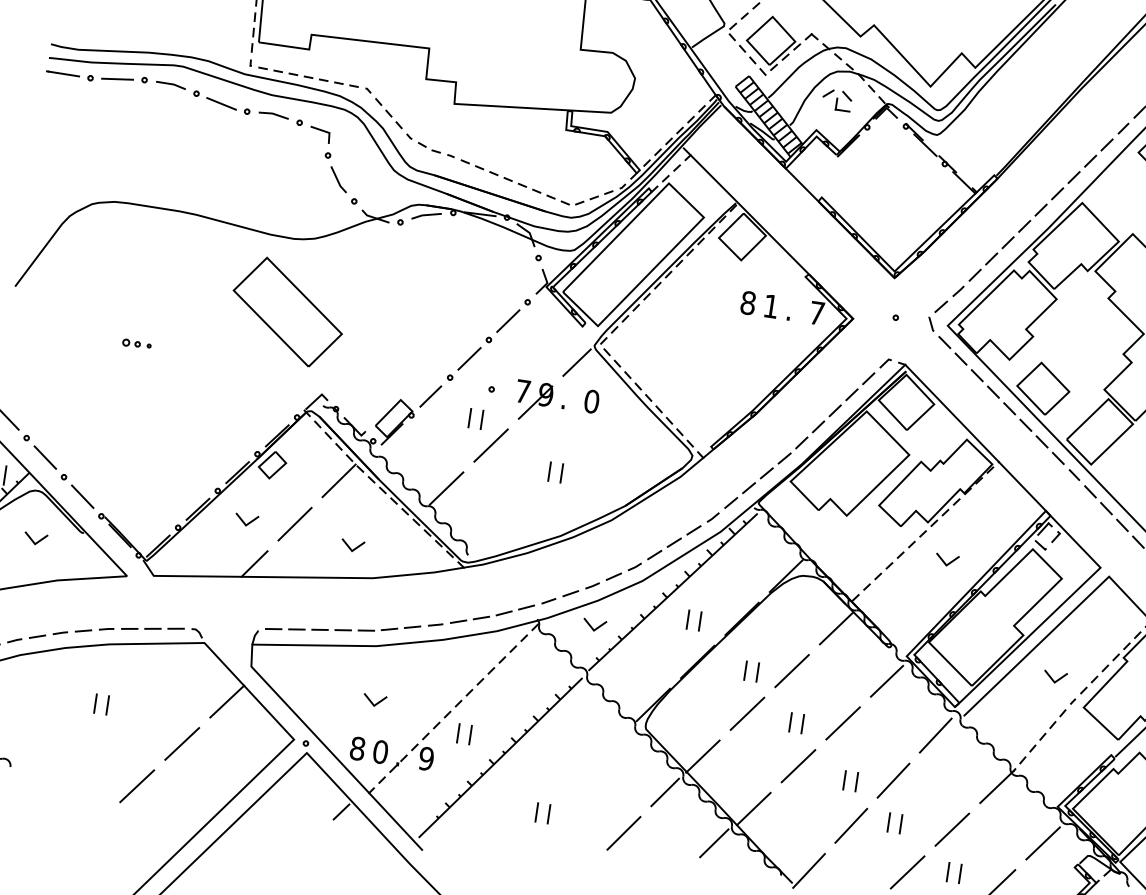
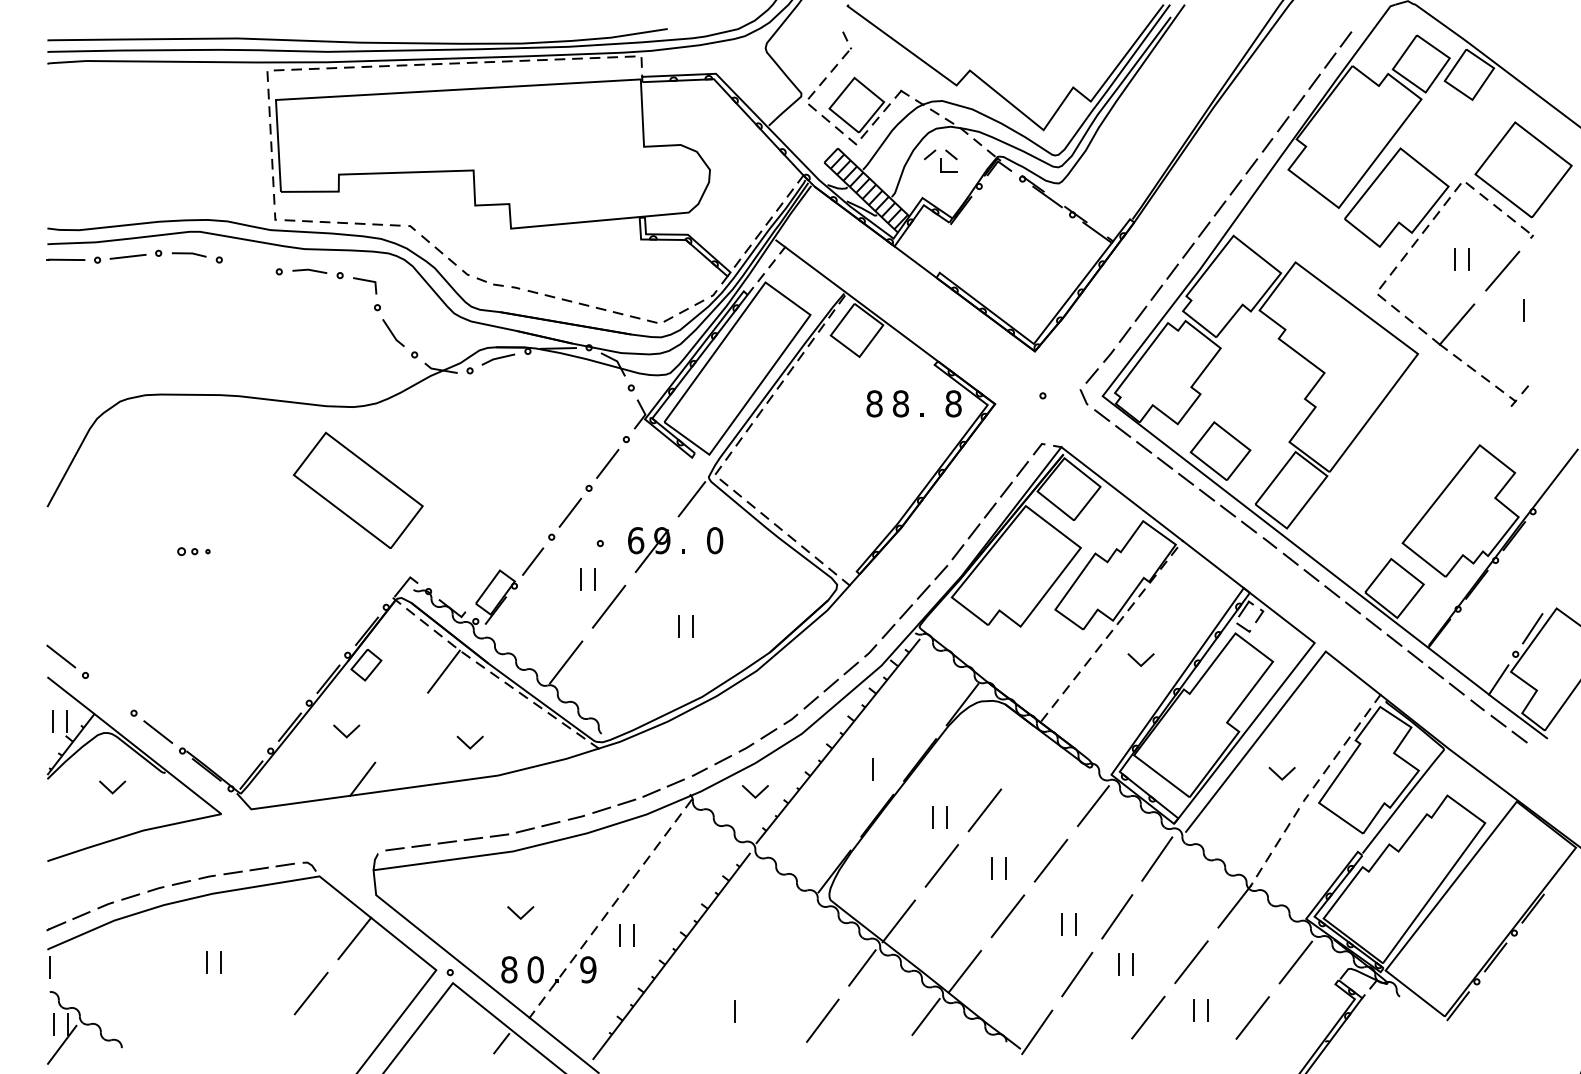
line: (221, 104) -> (249, 267), removed
text: (770, 306) -> (900, 403), 1 -> 8
text: (817, 312) -> (953, 403), 7 -> 8
text: (523, 391) -> (636, 540), 7 -> 6
line: (45, 457) -> (109, 694), removed
line: (294, 523) -> (401, 727), removed
line: (687, 619) -> (858, 769), removed
line: (836, 628) -> (1027, 755), removed
line: (137, 786) -> (267, 1048), removed
line: (536, 812) -> (720, 1011), removed

